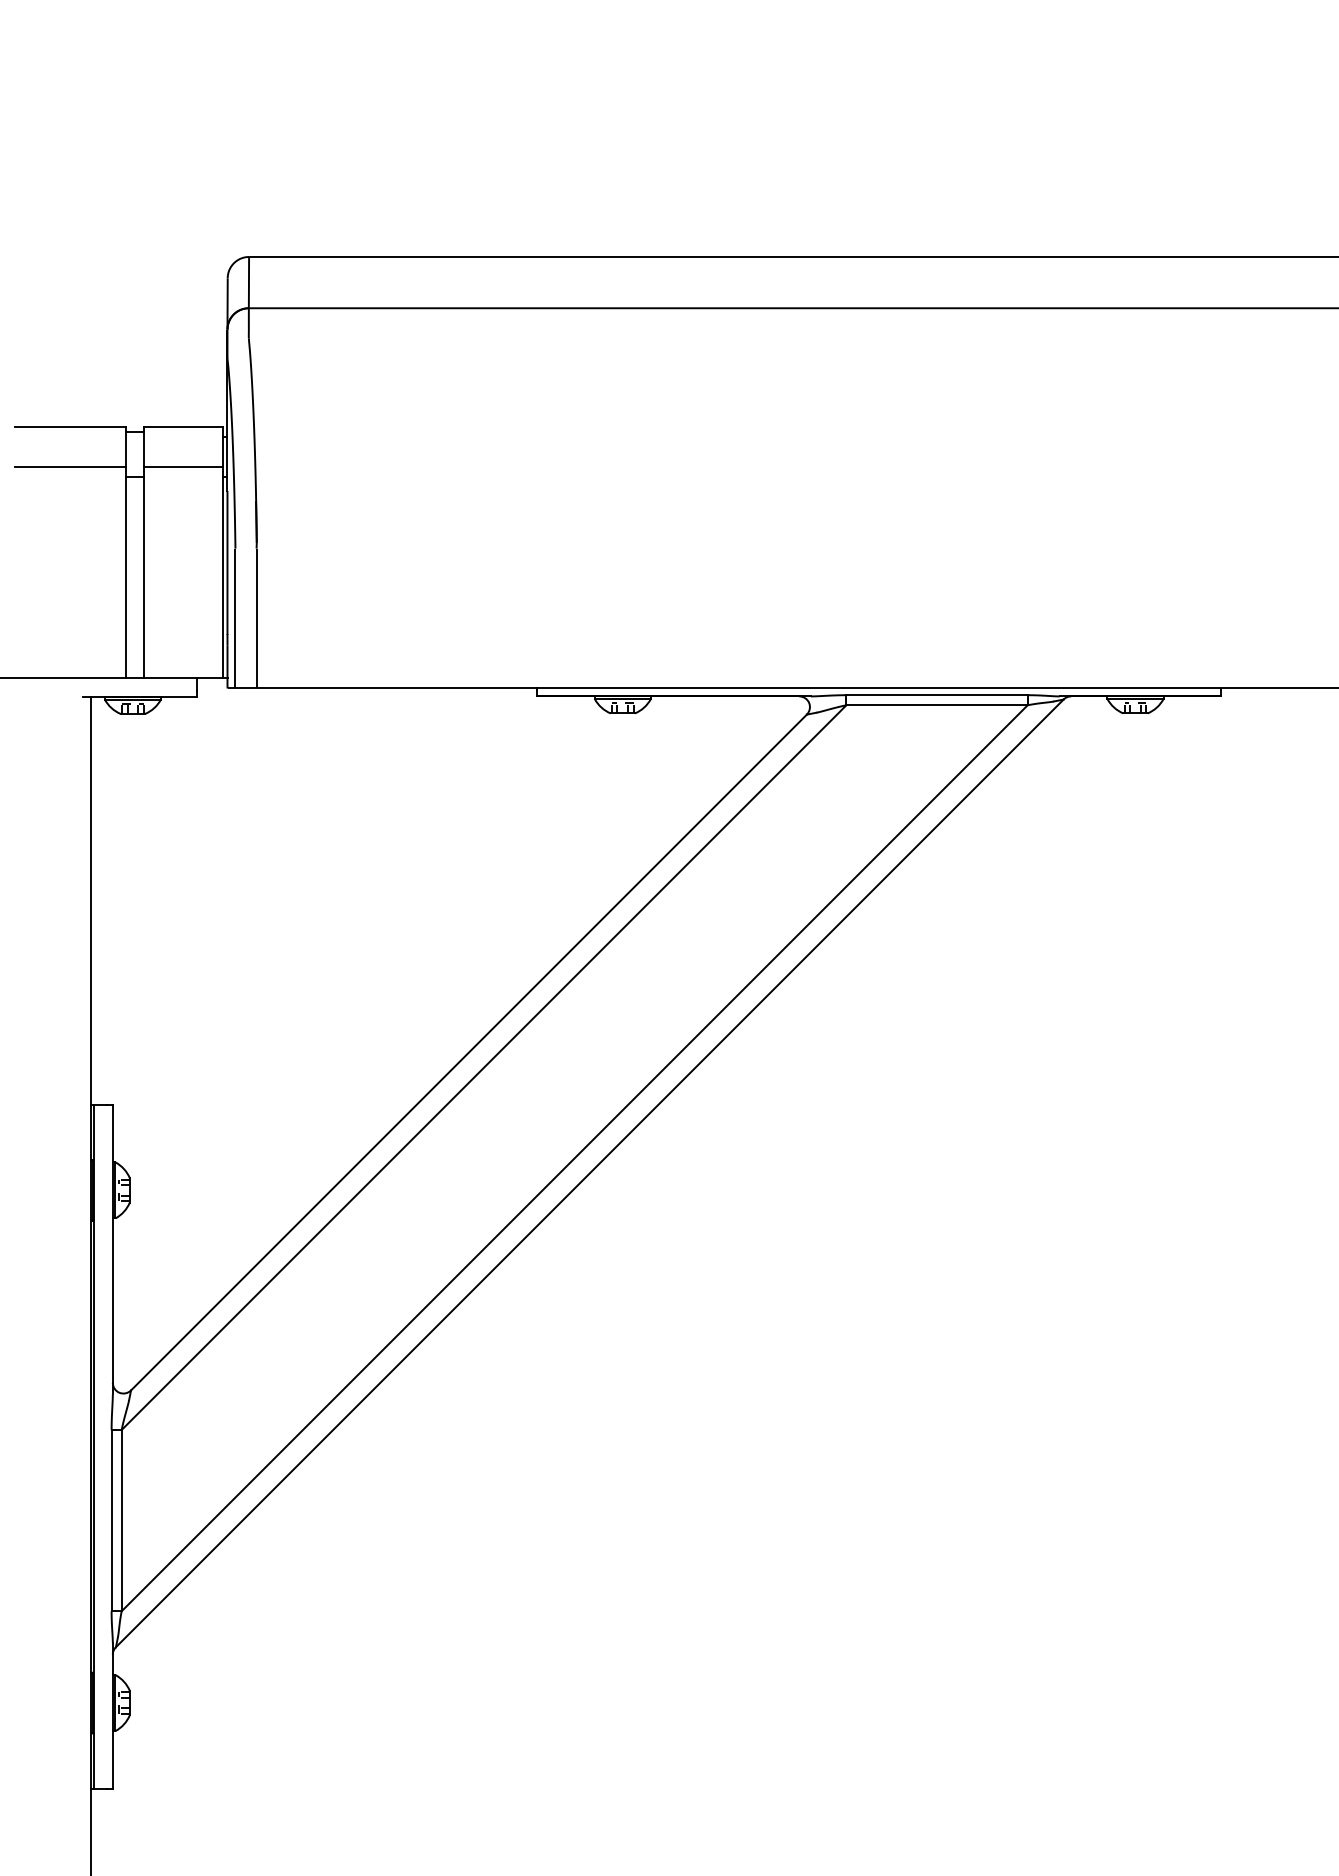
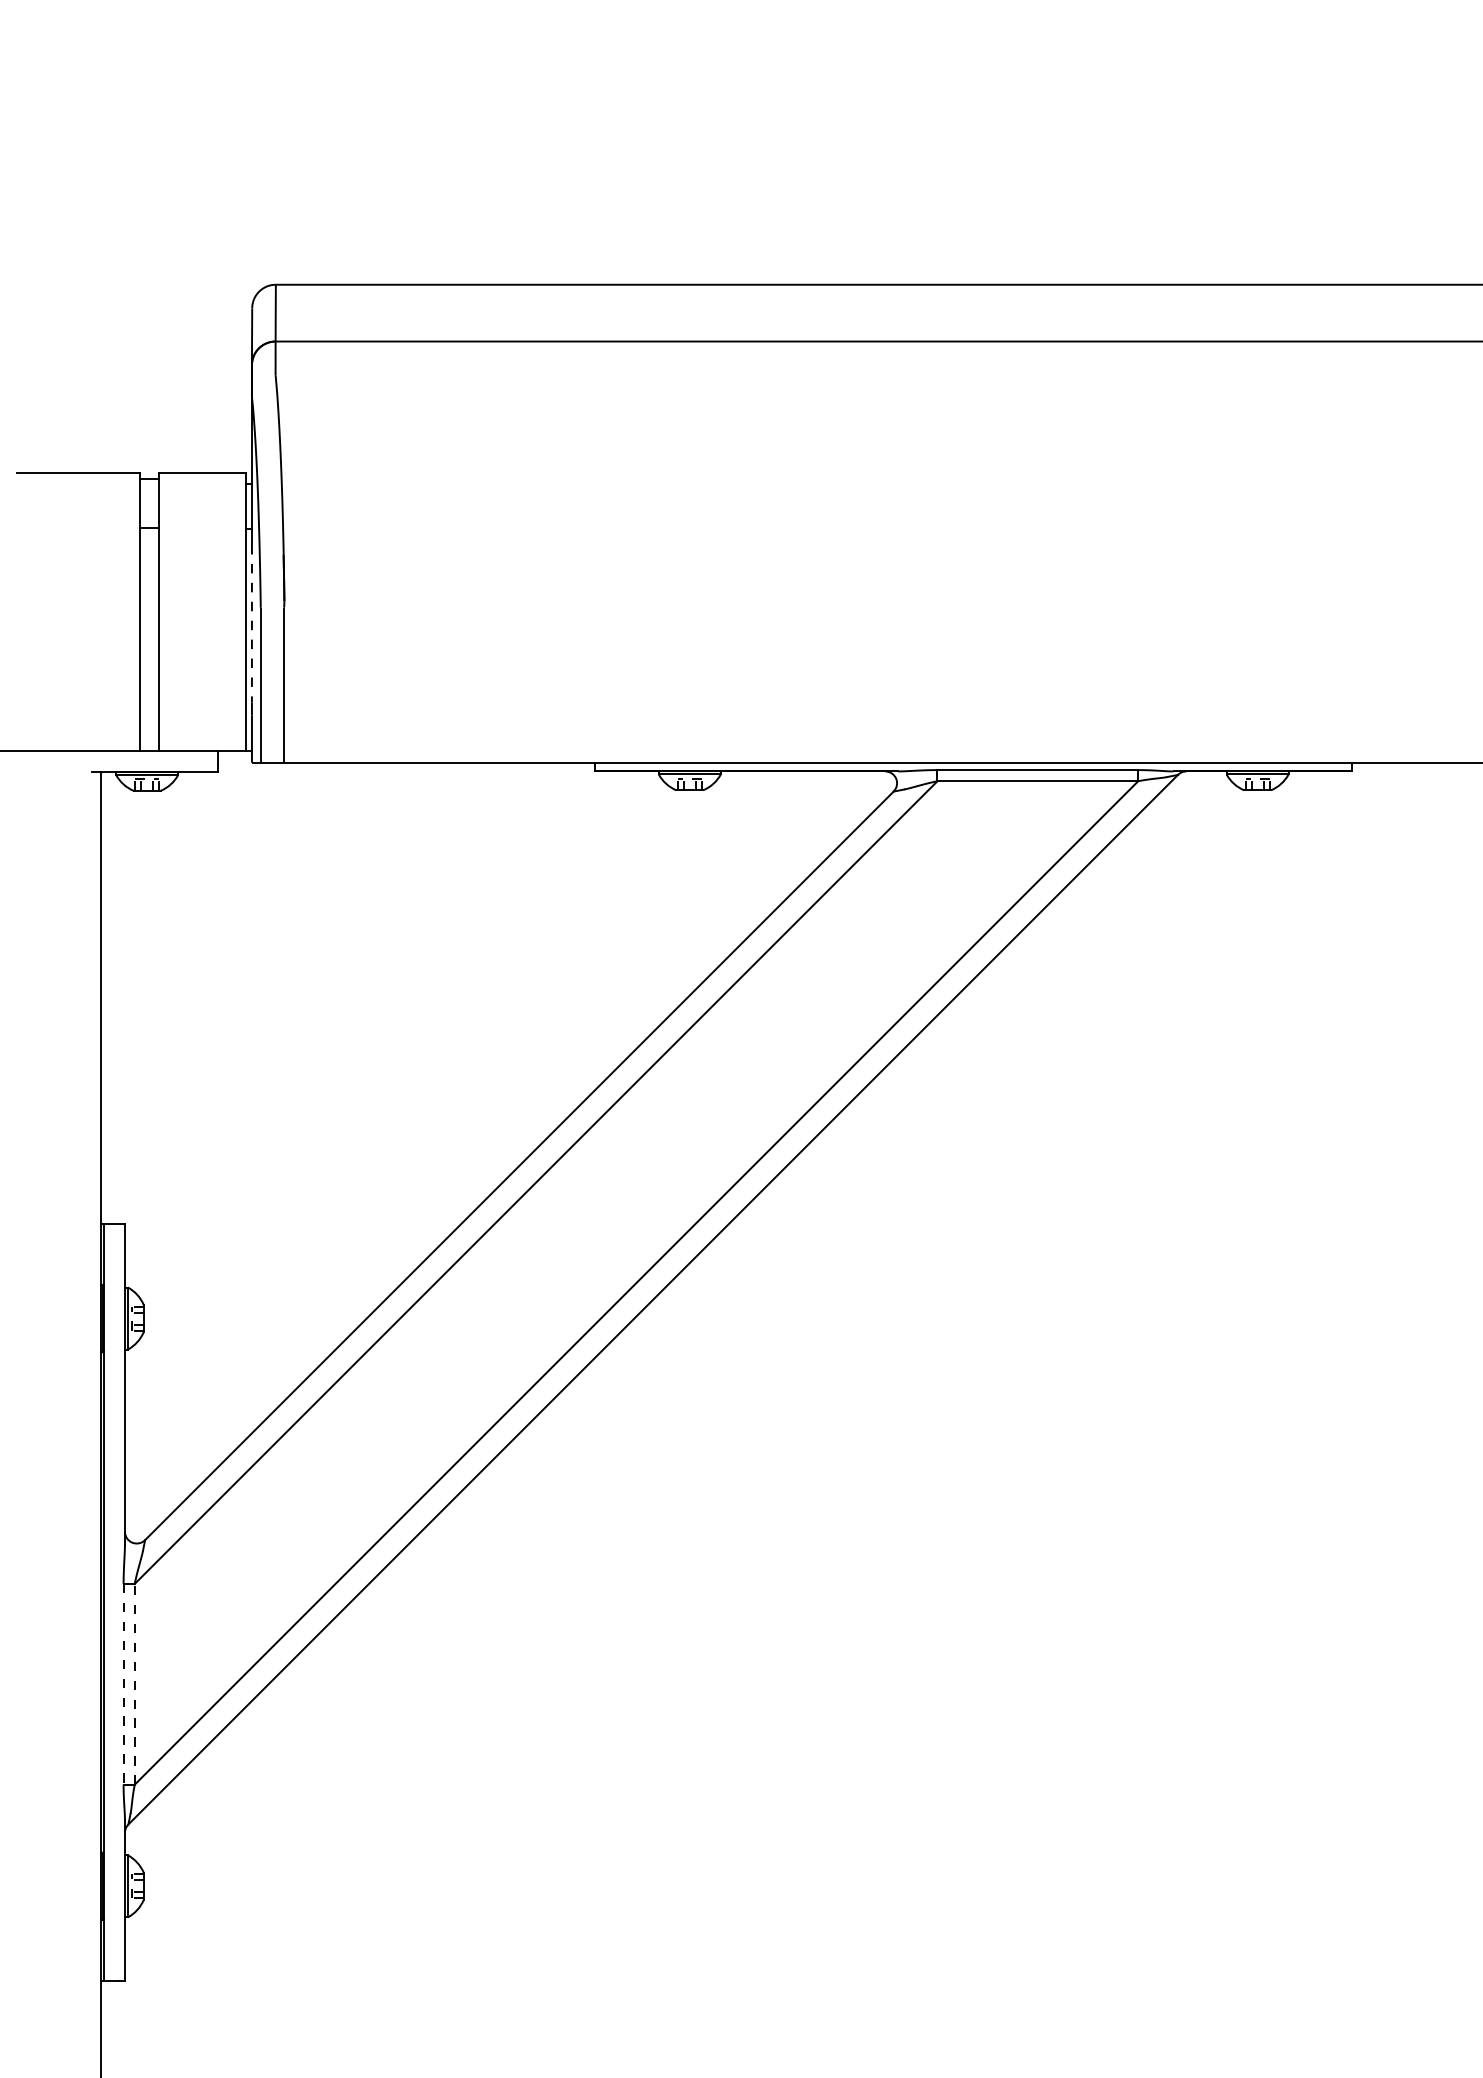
line: (69, 467) -> (77, 517), removed
line: (182, 467) -> (202, 517), removed
line: (227, 562) -> (251, 623), solid -> dashed
line: (121, 1519) -> (134, 1683), solid -> dashed
line: (111, 1520) -> (123, 1684), solid -> dashed

